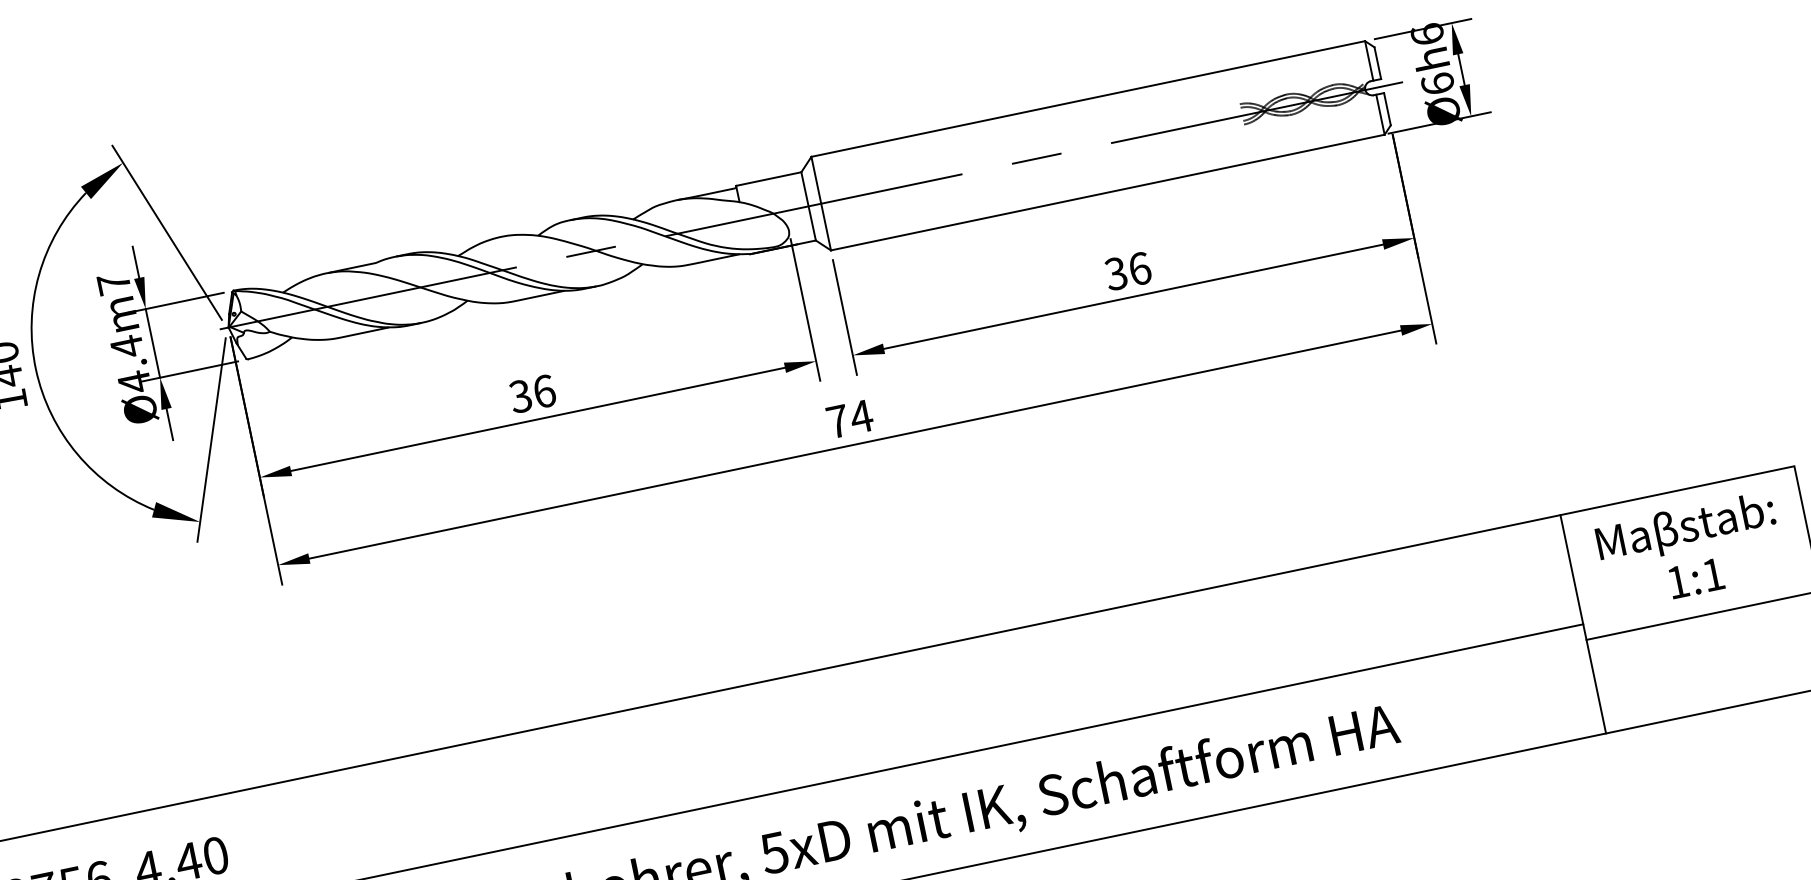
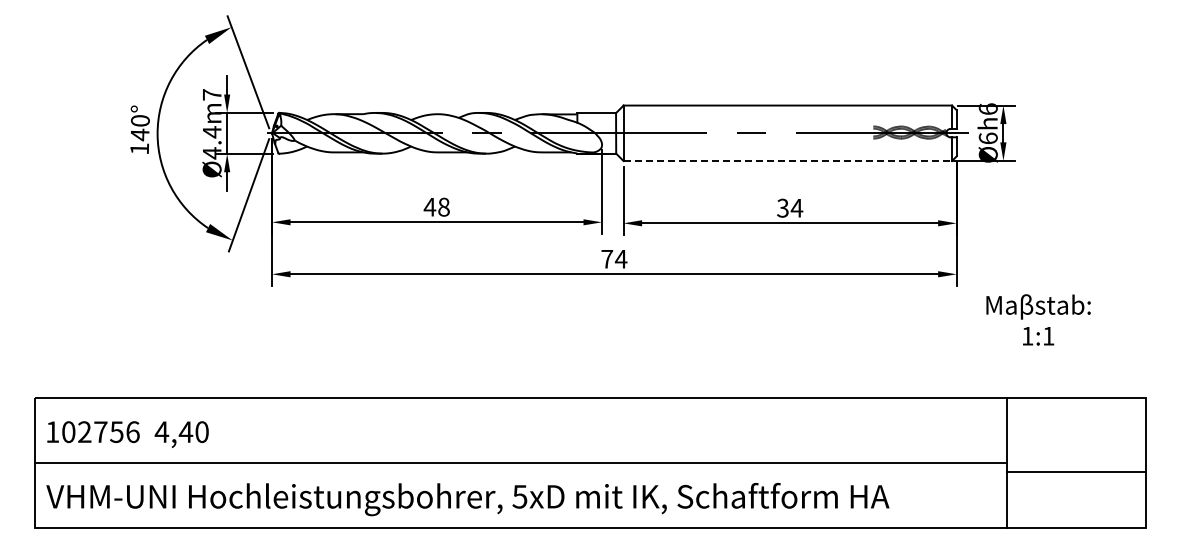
line: (1109, 193) -> (788, 161), solid -> dashed
text: (1138, 267) -> (796, 207), 36 -> 34
text: (531, 392) -> (436, 206), 36 -> 48
text: (1690, 550) -> (1038, 319), moved

